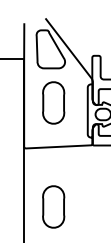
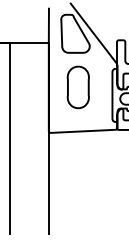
part: (52, 207) -> (77, 191), removed

